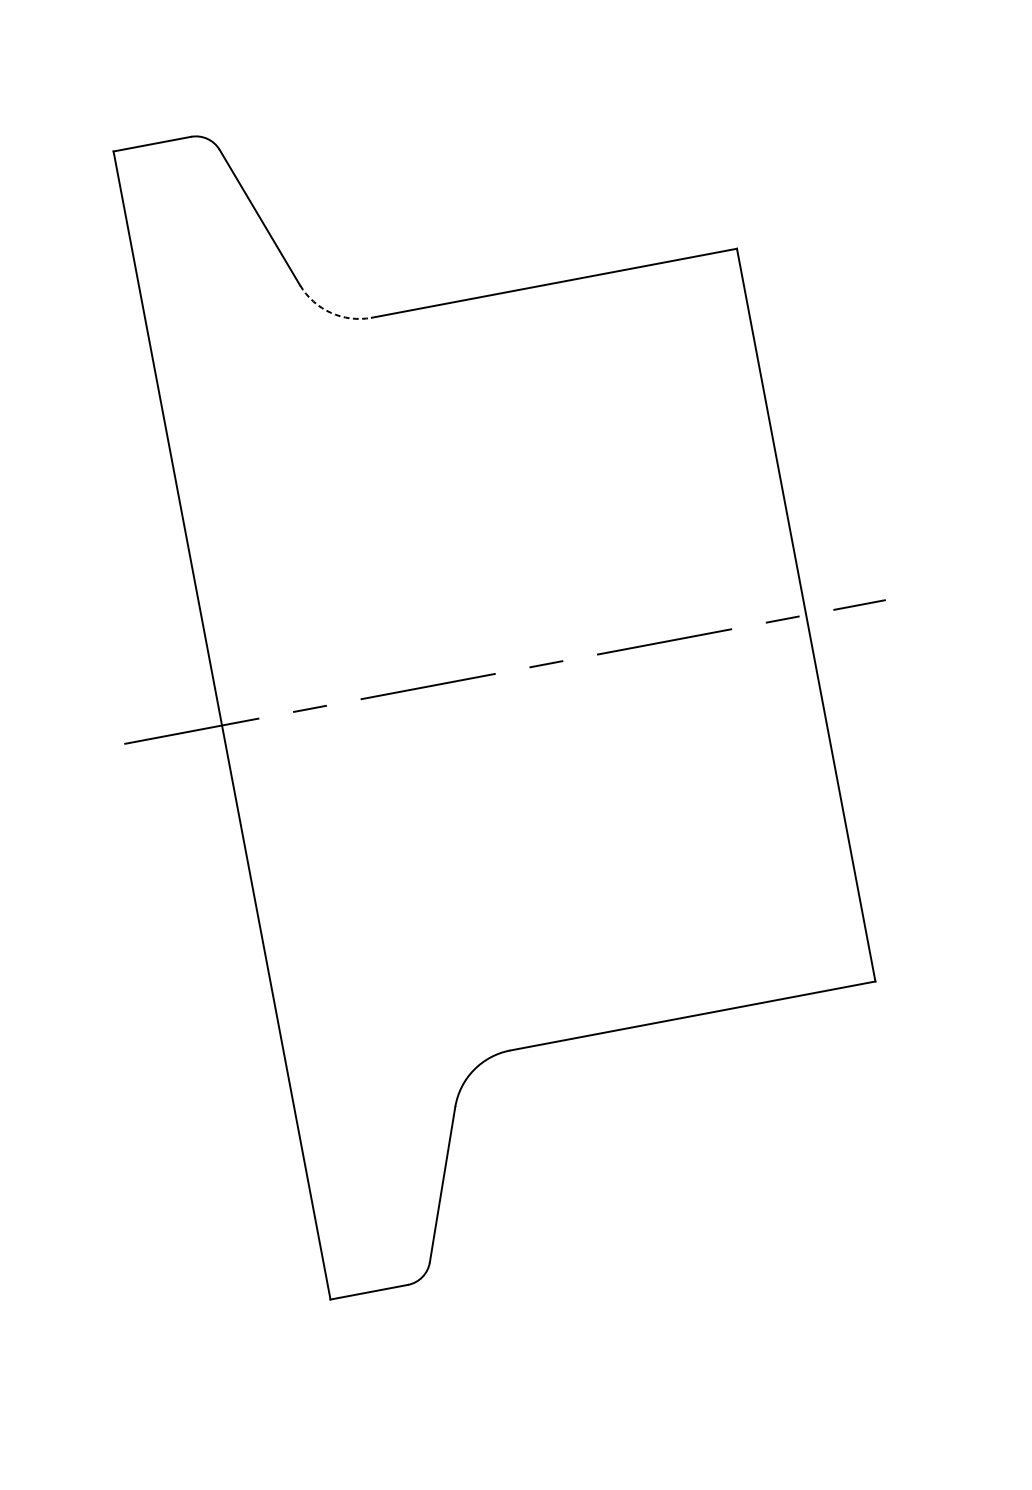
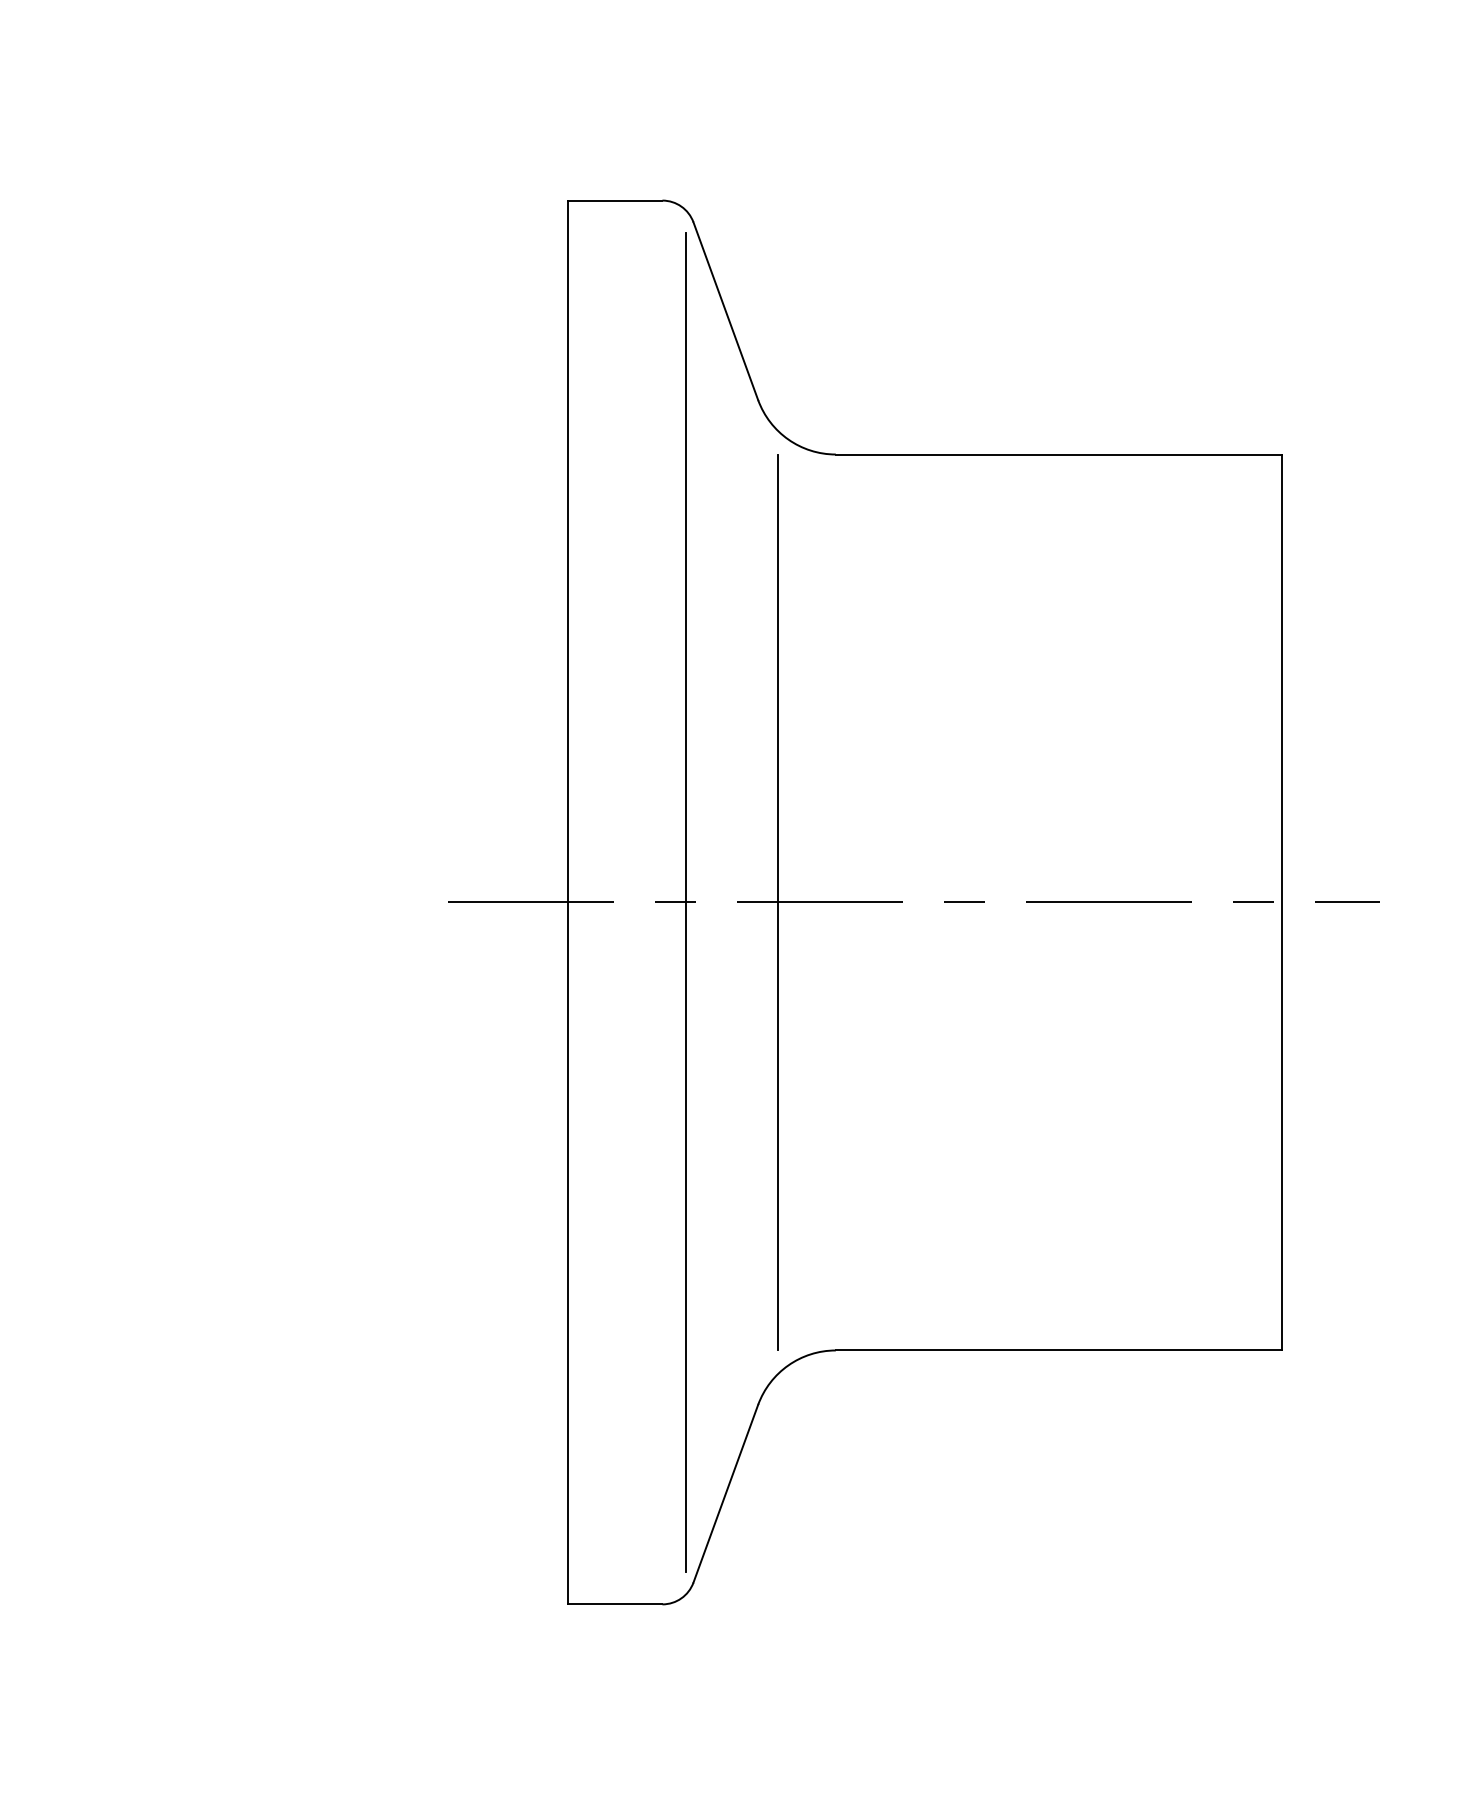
arc: (330, 312) -> (788, 439), dashed -> solid
line: (393, 693) -> (777, 902), added
line: (318, 707) -> (685, 902), added

